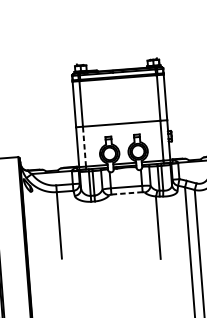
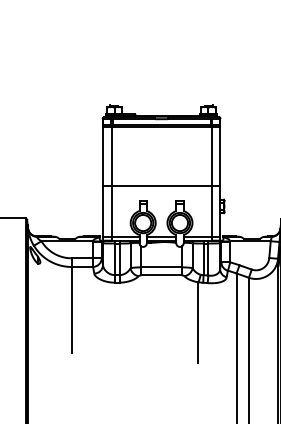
line: (84, 146) -> (111, 211), dashed -> solid
line: (126, 193) -> (161, 275), dashed -> solid

